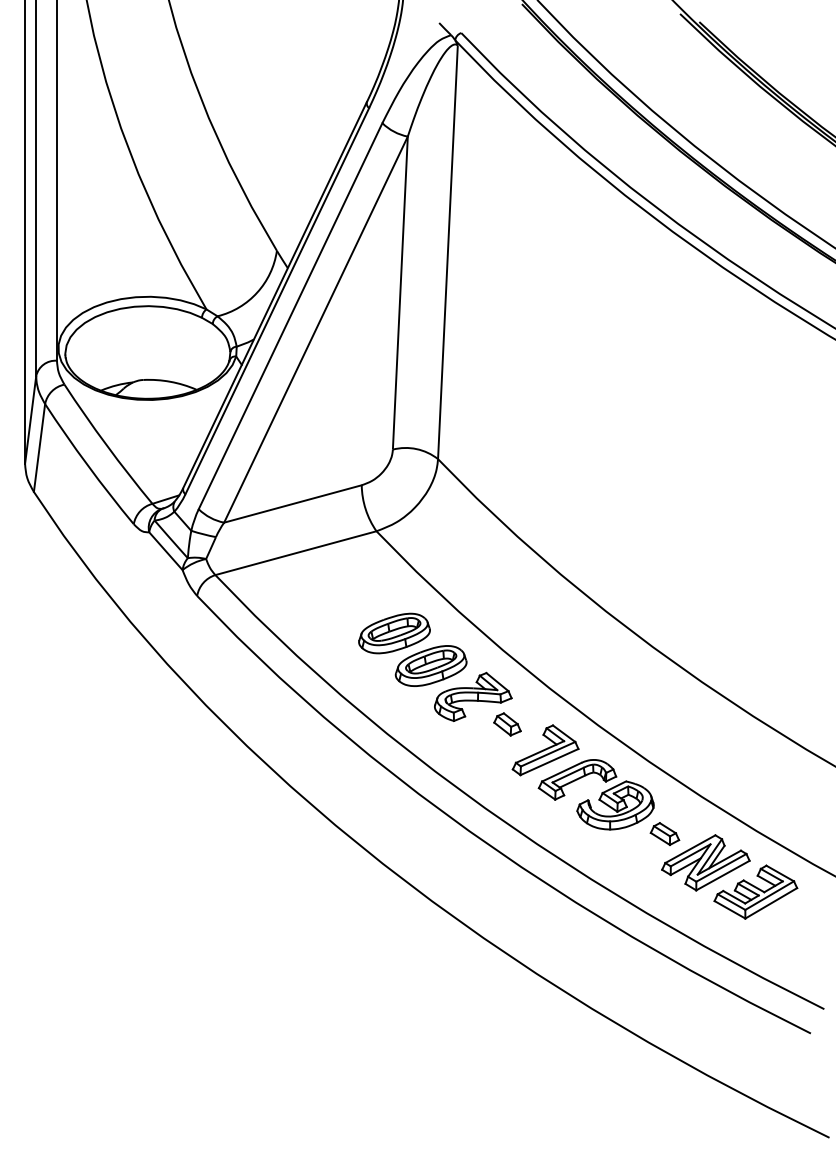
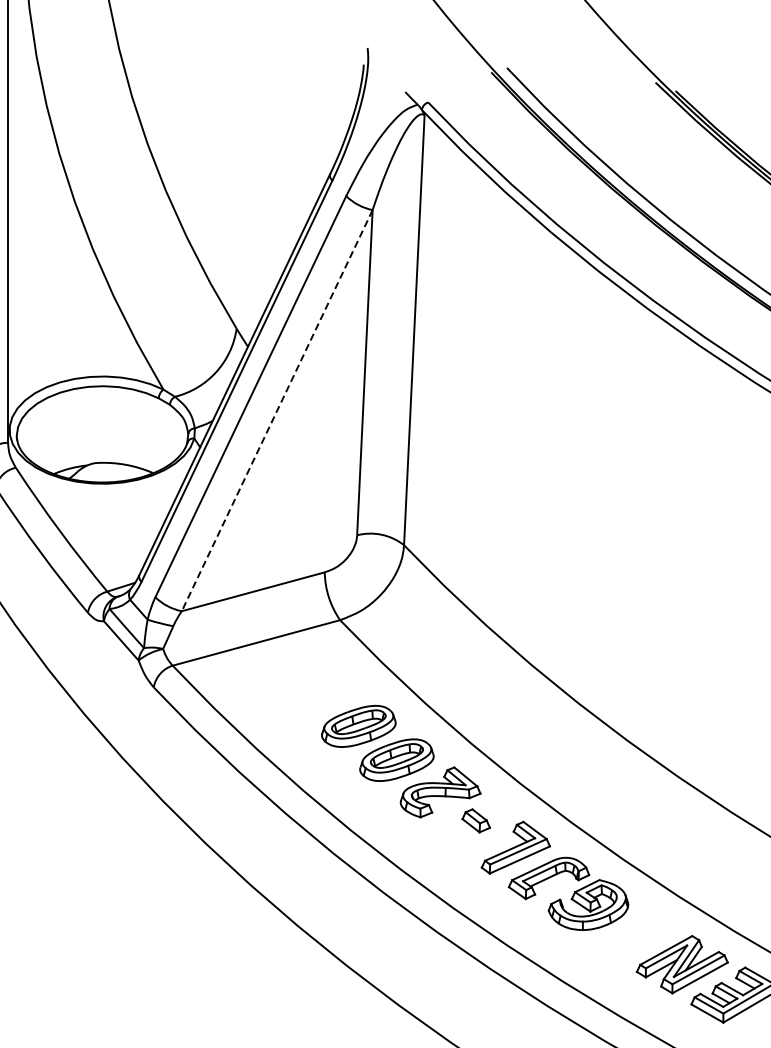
line: (316, 329) -> (277, 410), solid -> dashed
part: (664, 833) -> (639, 934), removed

